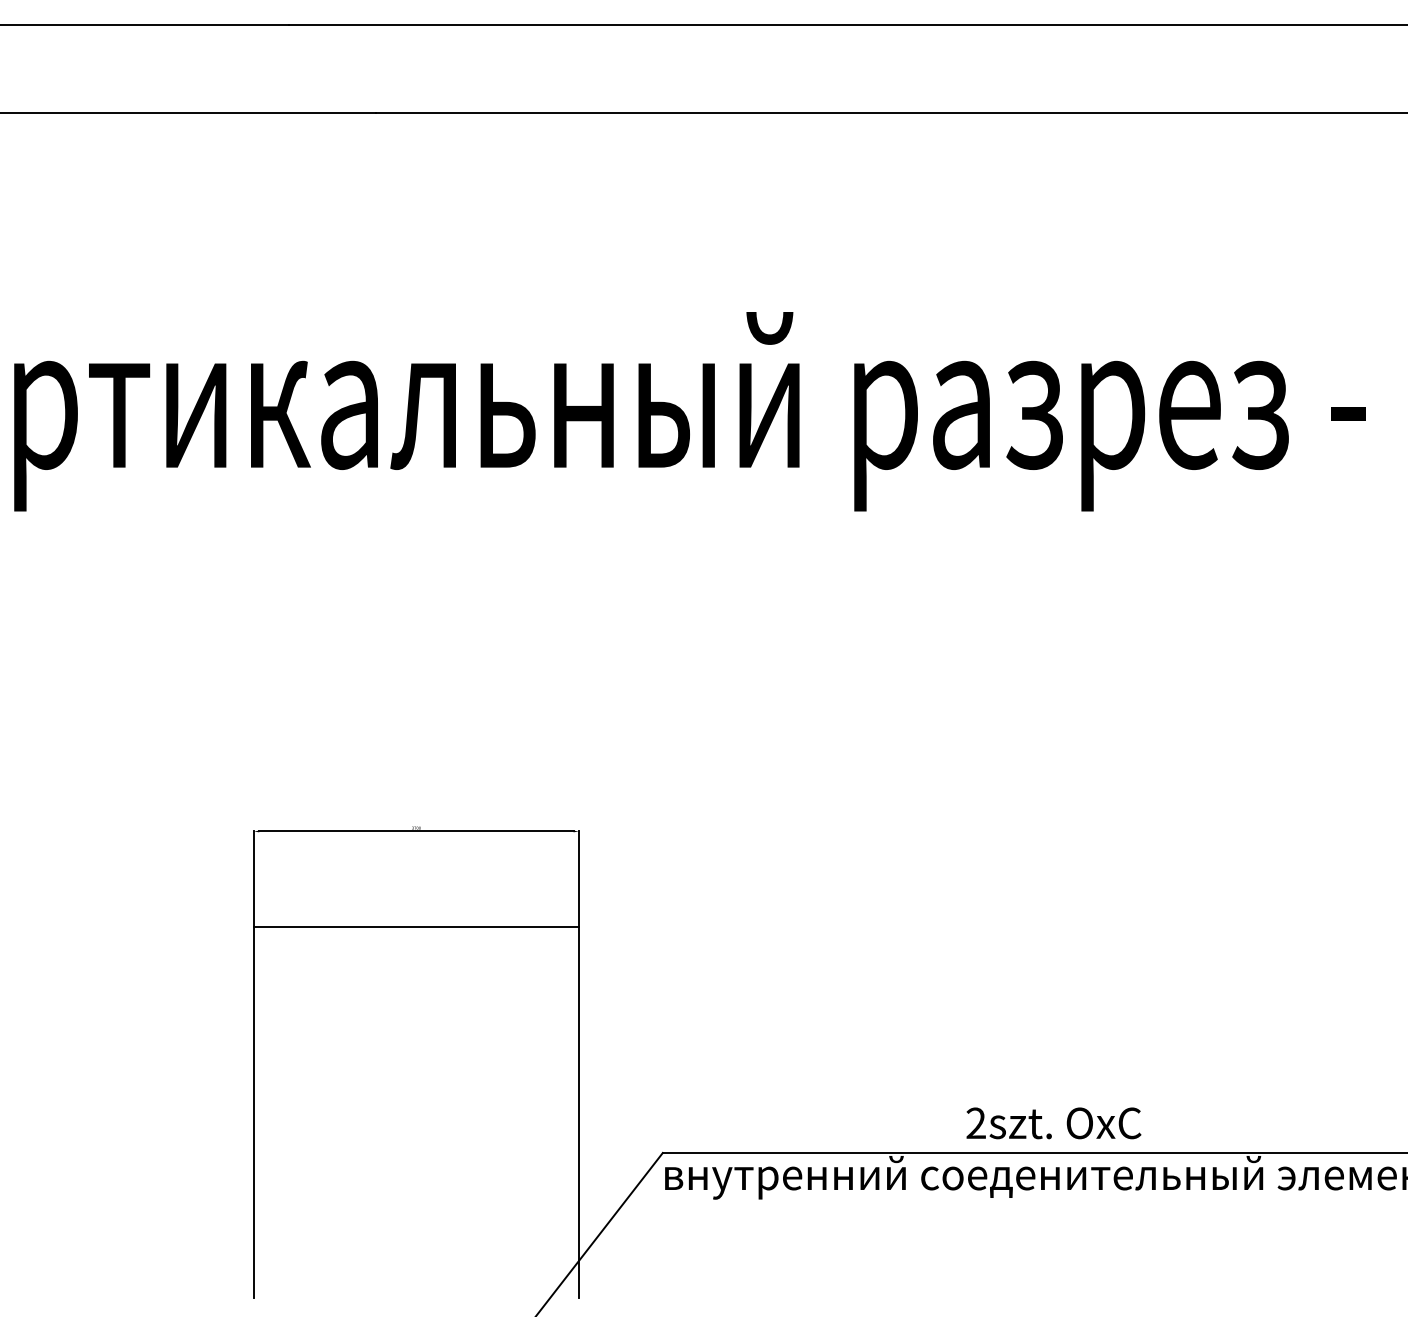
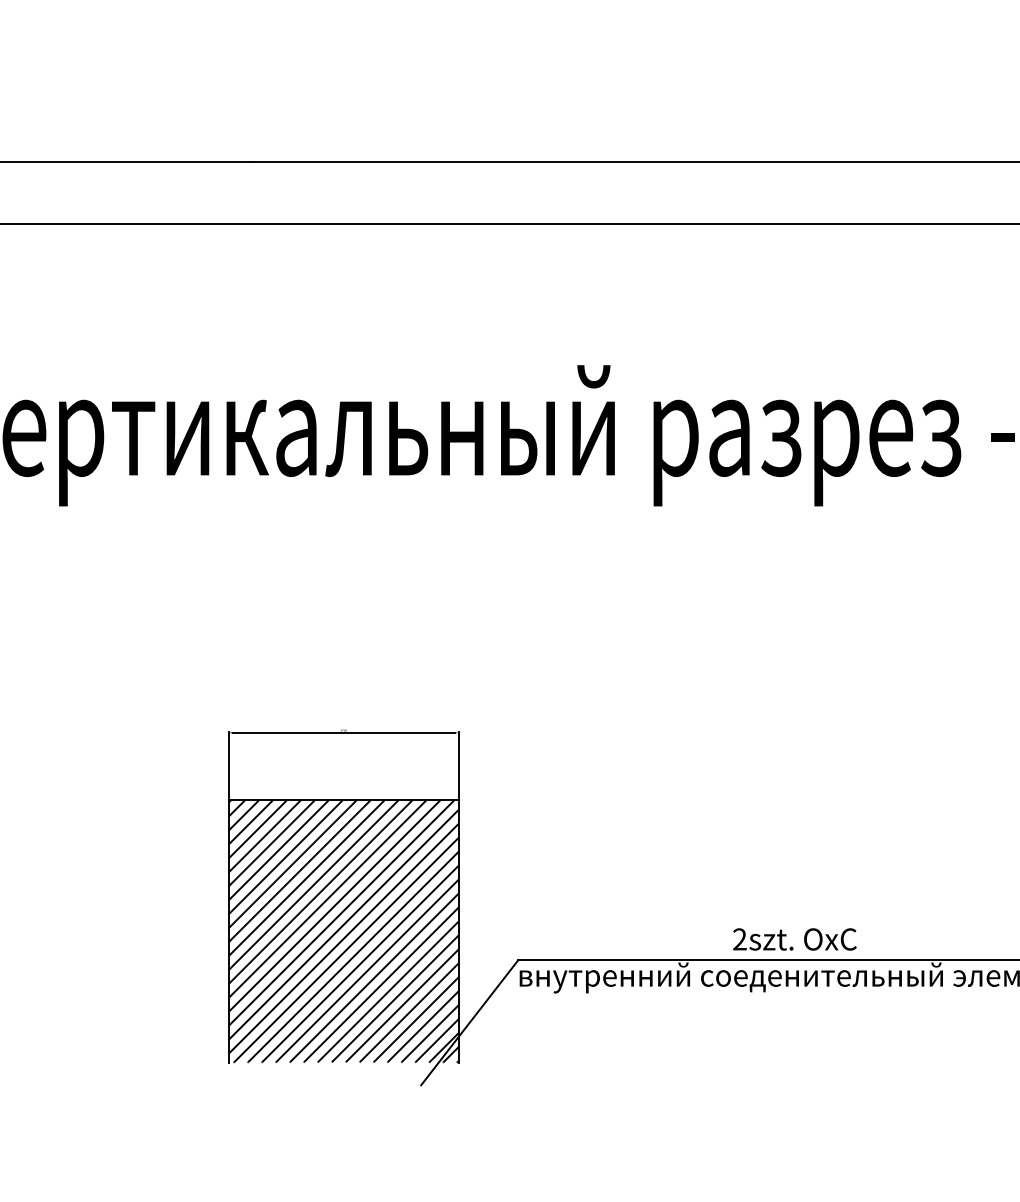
hatch: (416, 1112) -> (343, 931), added

